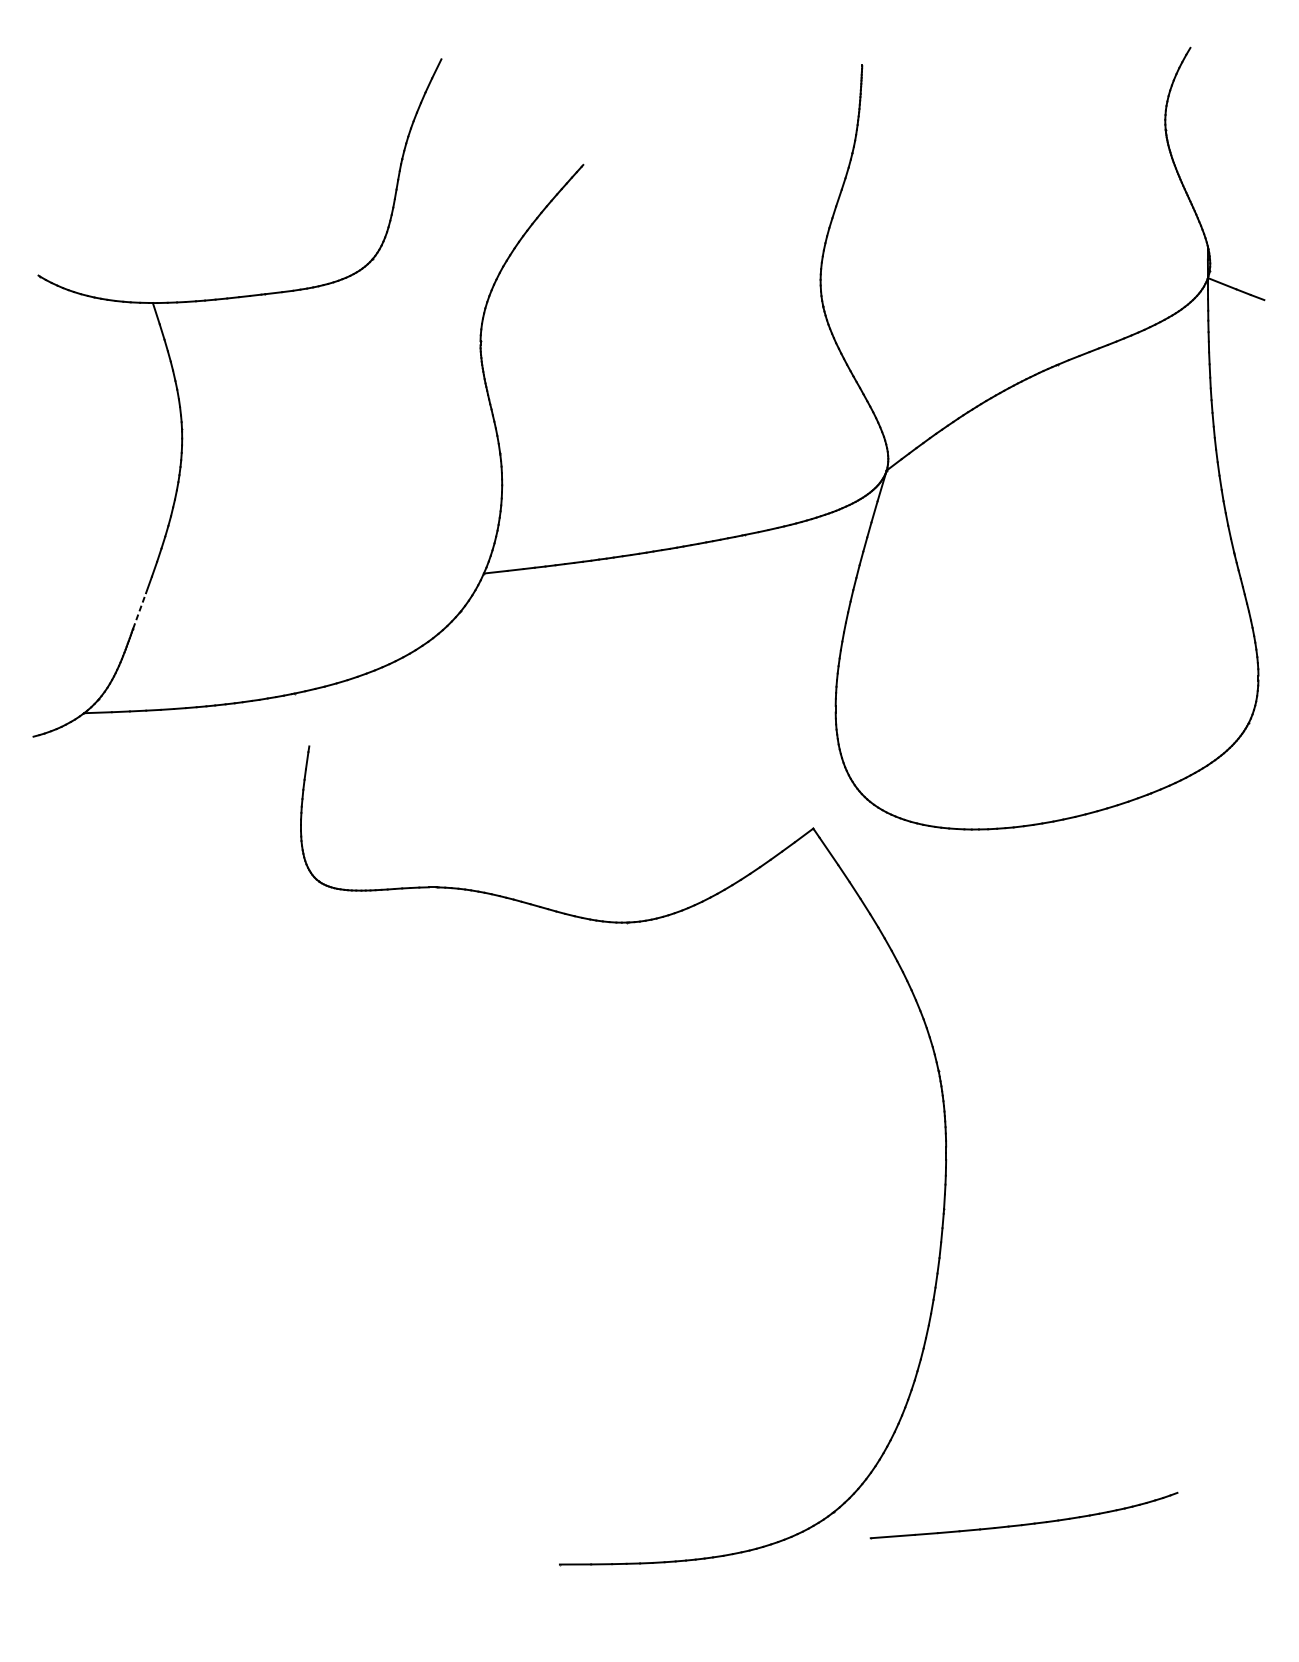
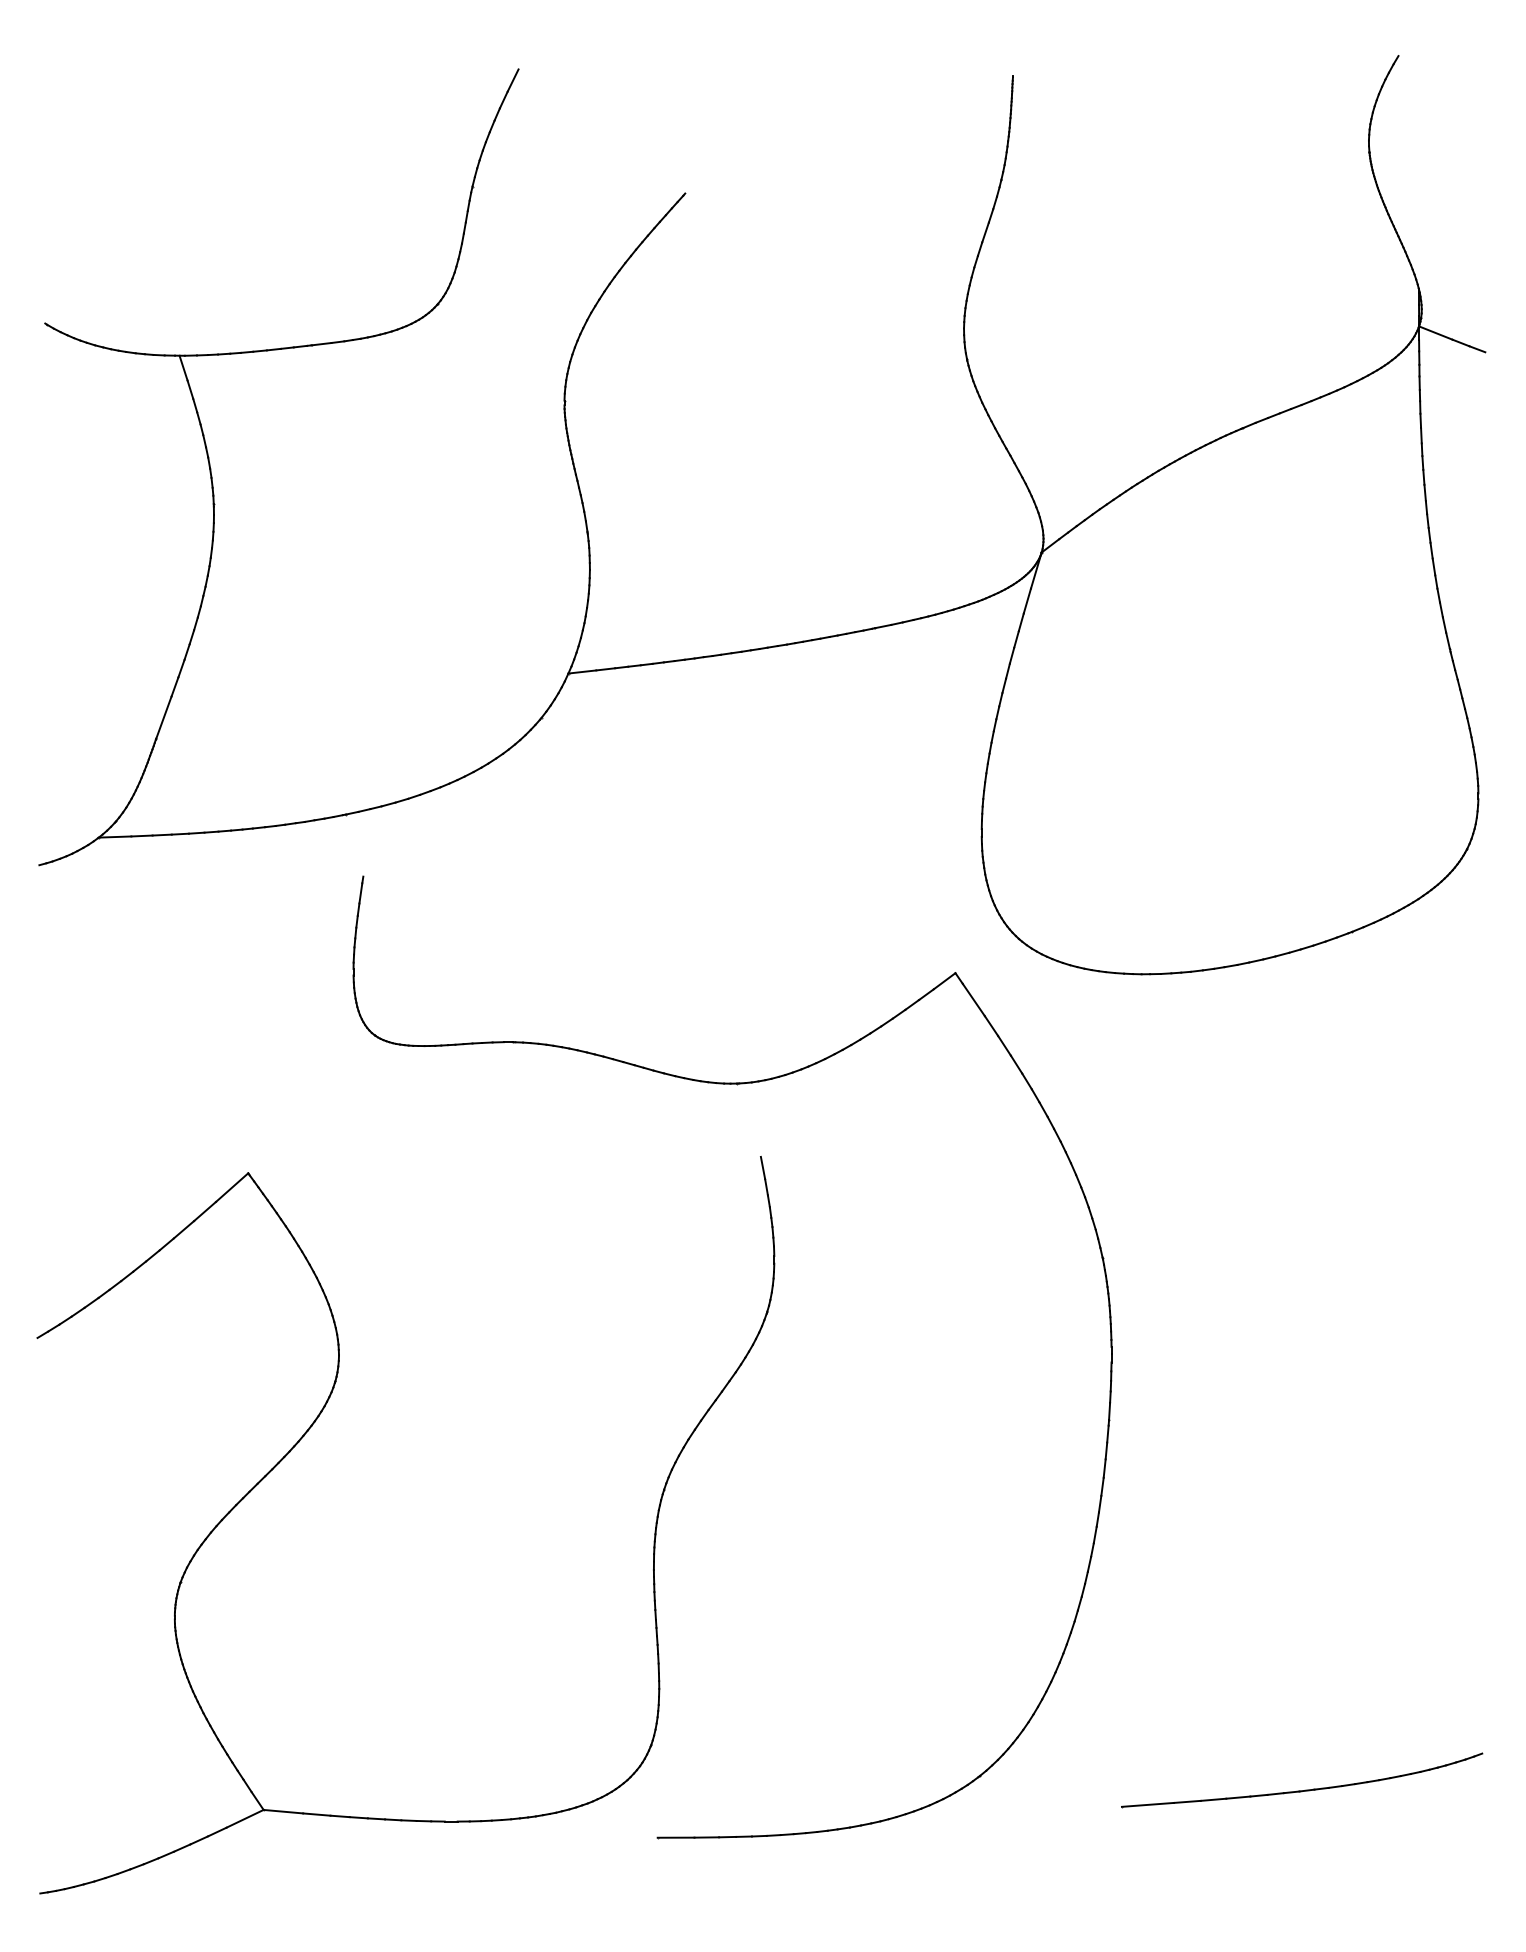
line: (140, 610) -> (164, 717), dashed -> solid
part: (259, 1222) -> (304, 1436), added
part: (1027, 1523) -> (1305, 1789), moved

